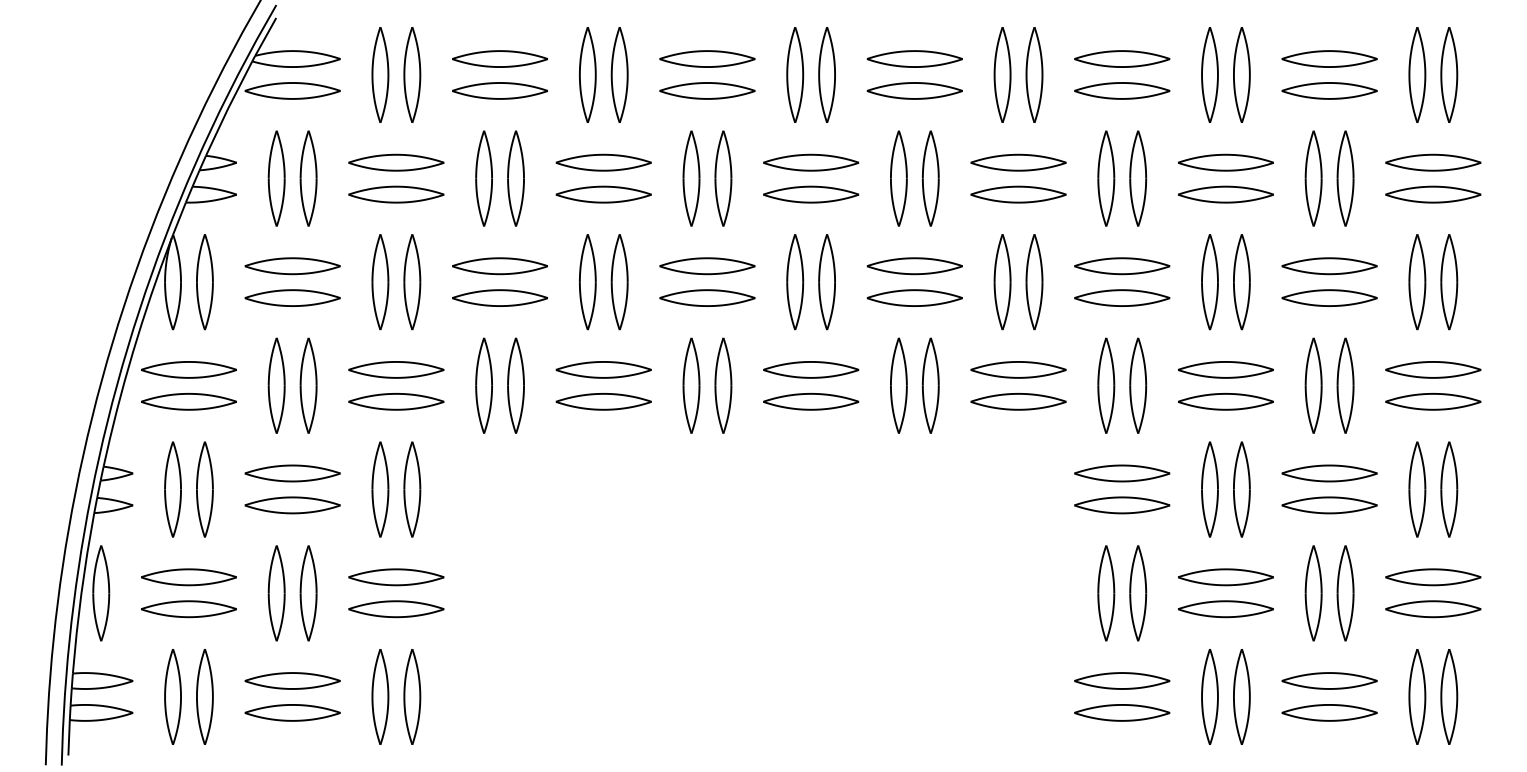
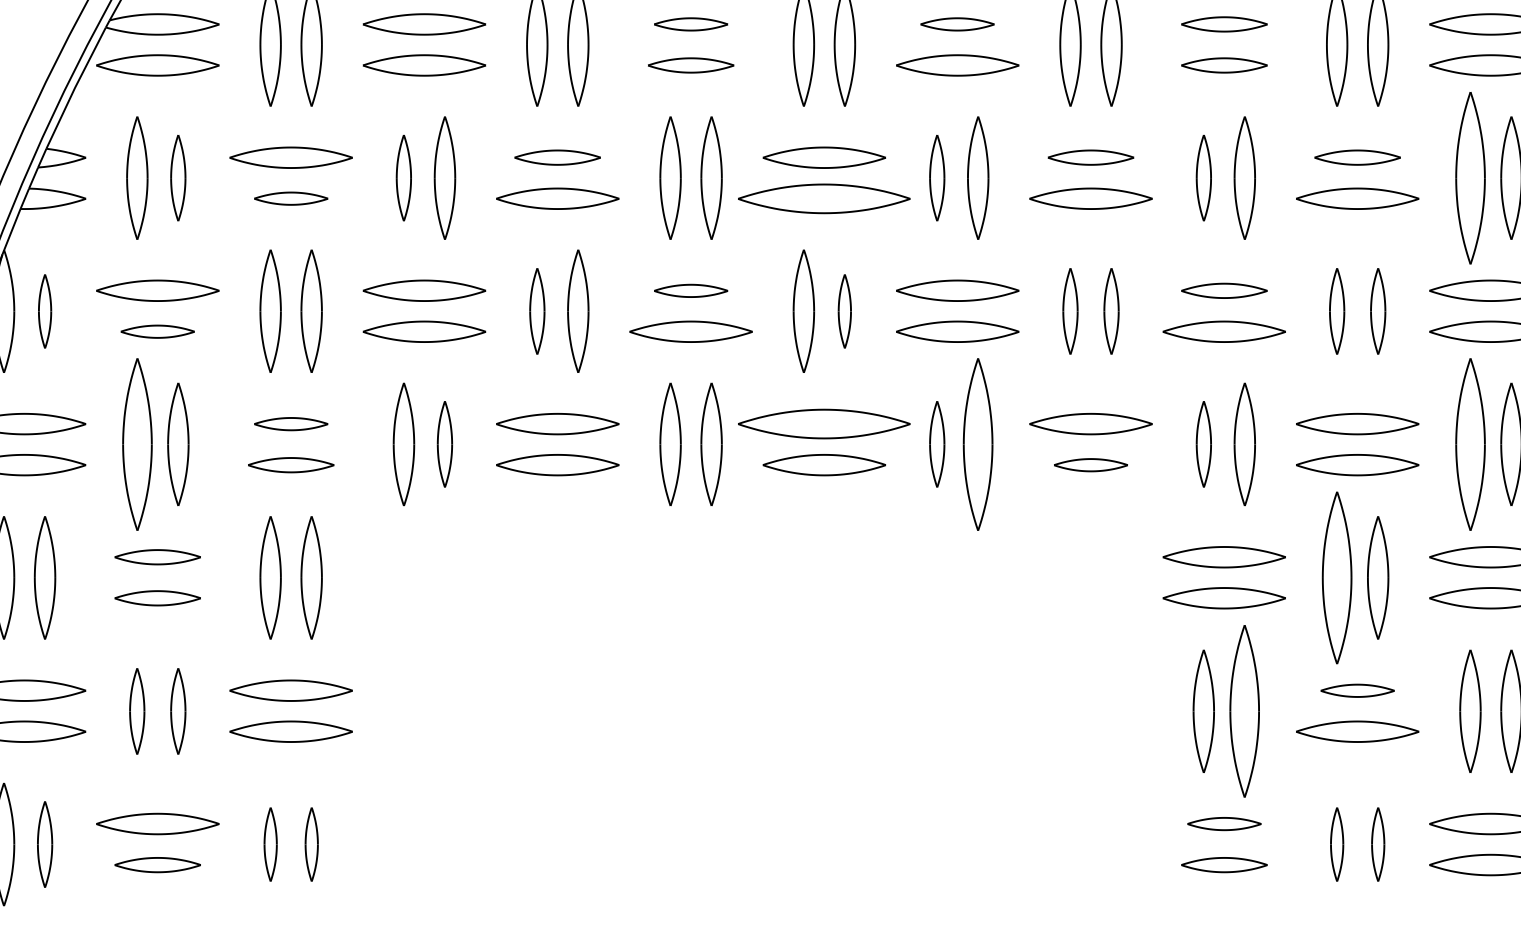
part: (707, 58) -> (691, 23), size x0.6
part: (914, 58) -> (957, 23), size x0.6
part: (1122, 58) -> (1224, 23), size x0.7
part: (707, 90) -> (691, 64), size x0.7
part: (1122, 90) -> (1224, 64), size x0.7
part: (603, 162) -> (557, 157), size x0.7
part: (1018, 162) -> (1090, 157), size x0.7
part: (1225, 162) -> (1357, 157), size x0.7
part: (308, 178) -> (178, 178), size x0.7
part: (483, 178) -> (403, 178), size x0.7
part: (898, 178) -> (936, 178), size x0.7
part: (1106, 178) -> (1204, 178), size x0.7
part: (1313, 178) -> (1470, 178), size x1.4
part: (396, 194) -> (291, 198), size x0.6
part: (811, 194) -> (824, 198), size x1.4
part: (707, 266) -> (691, 291), size x0.6
part: (1122, 266) -> (1224, 291), size x0.7
part: (204, 282) -> (44, 311), size x0.6
part: (587, 282) -> (536, 311), size x0.7
part: (826, 282) -> (844, 311), size x0.6
part: (1002, 282) -> (1070, 311), size x0.7
part: (1034, 282) -> (1111, 311), size x0.7
part: (1209, 282) -> (1336, 311), size x0.7
part: (1241, 282) -> (1377, 311), size x0.7
part: (292, 297) -> (157, 330), size x0.6
part: (396, 369) -> (291, 423), size x0.6
part: (811, 369) -> (824, 423), size x1.4
part: (276, 385) -> (137, 444), size x1.4
part: (515, 385) -> (444, 444), size x0.7
part: (898, 385) -> (936, 444), size x0.7
part: (930, 385) -> (977, 444), size x1.4
part: (1106, 385) -> (1204, 444), size x0.7
part: (1313, 385) -> (1470, 444), size x1.4
part: (396, 401) -> (291, 464), size x0.7
part: (1018, 401) -> (1090, 464), size x0.6
part: (292, 473) -> (157, 557), size x0.7
part: (1209, 489) -> (1336, 577), size x1.4
part: (292, 505) -> (157, 598), size x0.7
part: (1225, 577) -> (1357, 690), size x0.6
part: (276, 593) -> (137, 711), size x0.7
part: (308, 593) -> (178, 711), size x0.7
part: (1138, 593) -> (1245, 711), size x1.4
part: (1122, 680) -> (1224, 823), size x0.6
part: (204, 696) -> (44, 843), size x0.7
part: (380, 696) -> (270, 843), size x0.6
part: (412, 696) -> (311, 843), size x0.6
part: (1209, 696) -> (1336, 843), size x0.6
part: (1241, 696) -> (1377, 843), size x0.6
part: (292, 712) -> (157, 864), size x0.7
part: (1122, 712) -> (1224, 864), size x0.7

